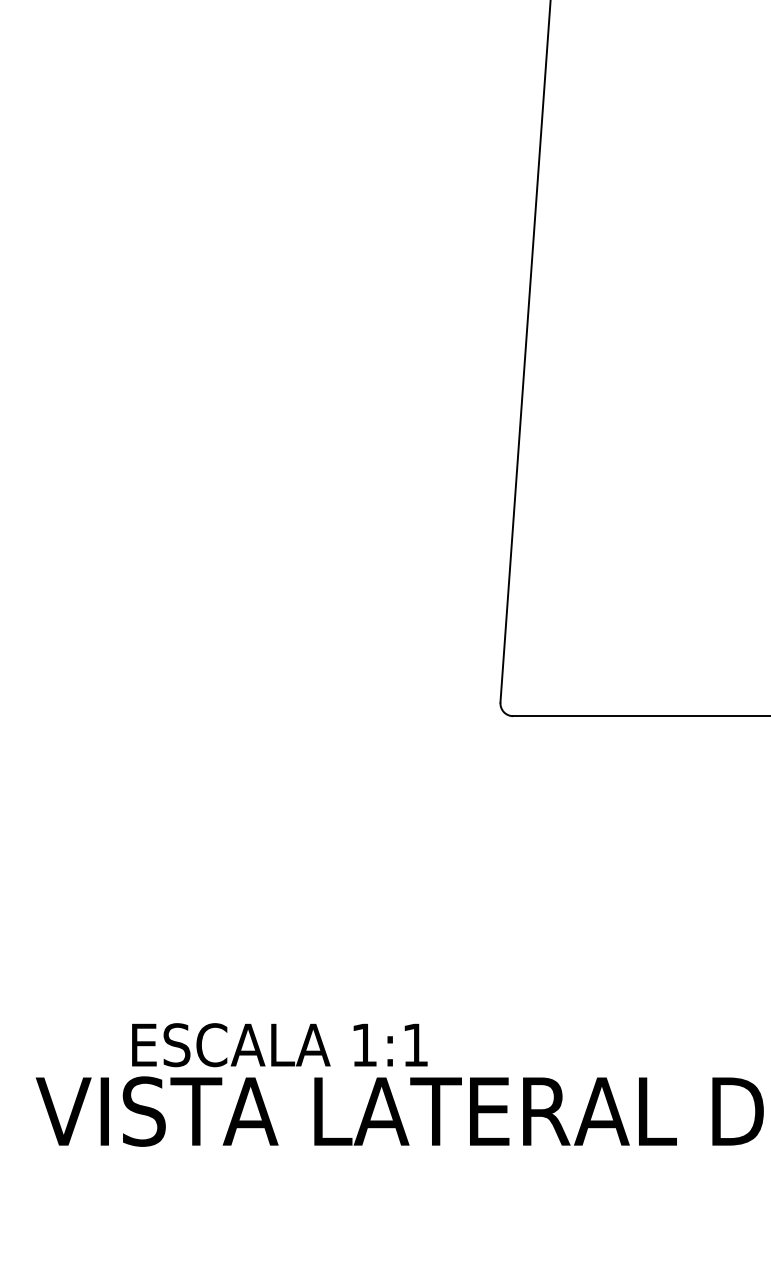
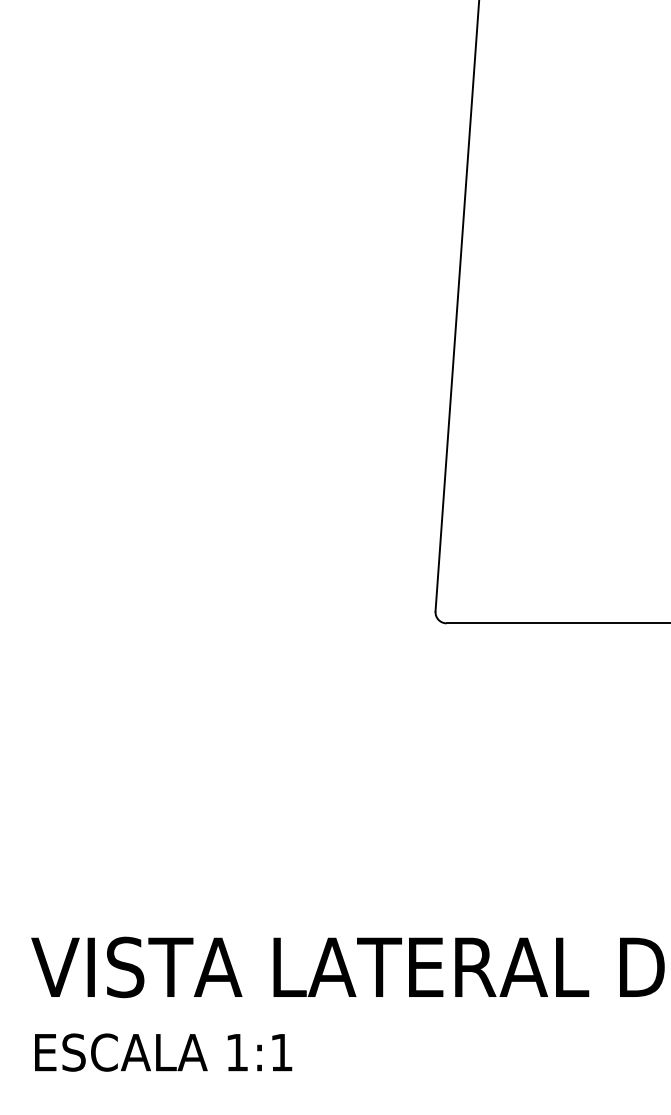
text: (279, 1045) -> (163, 1052), moved

